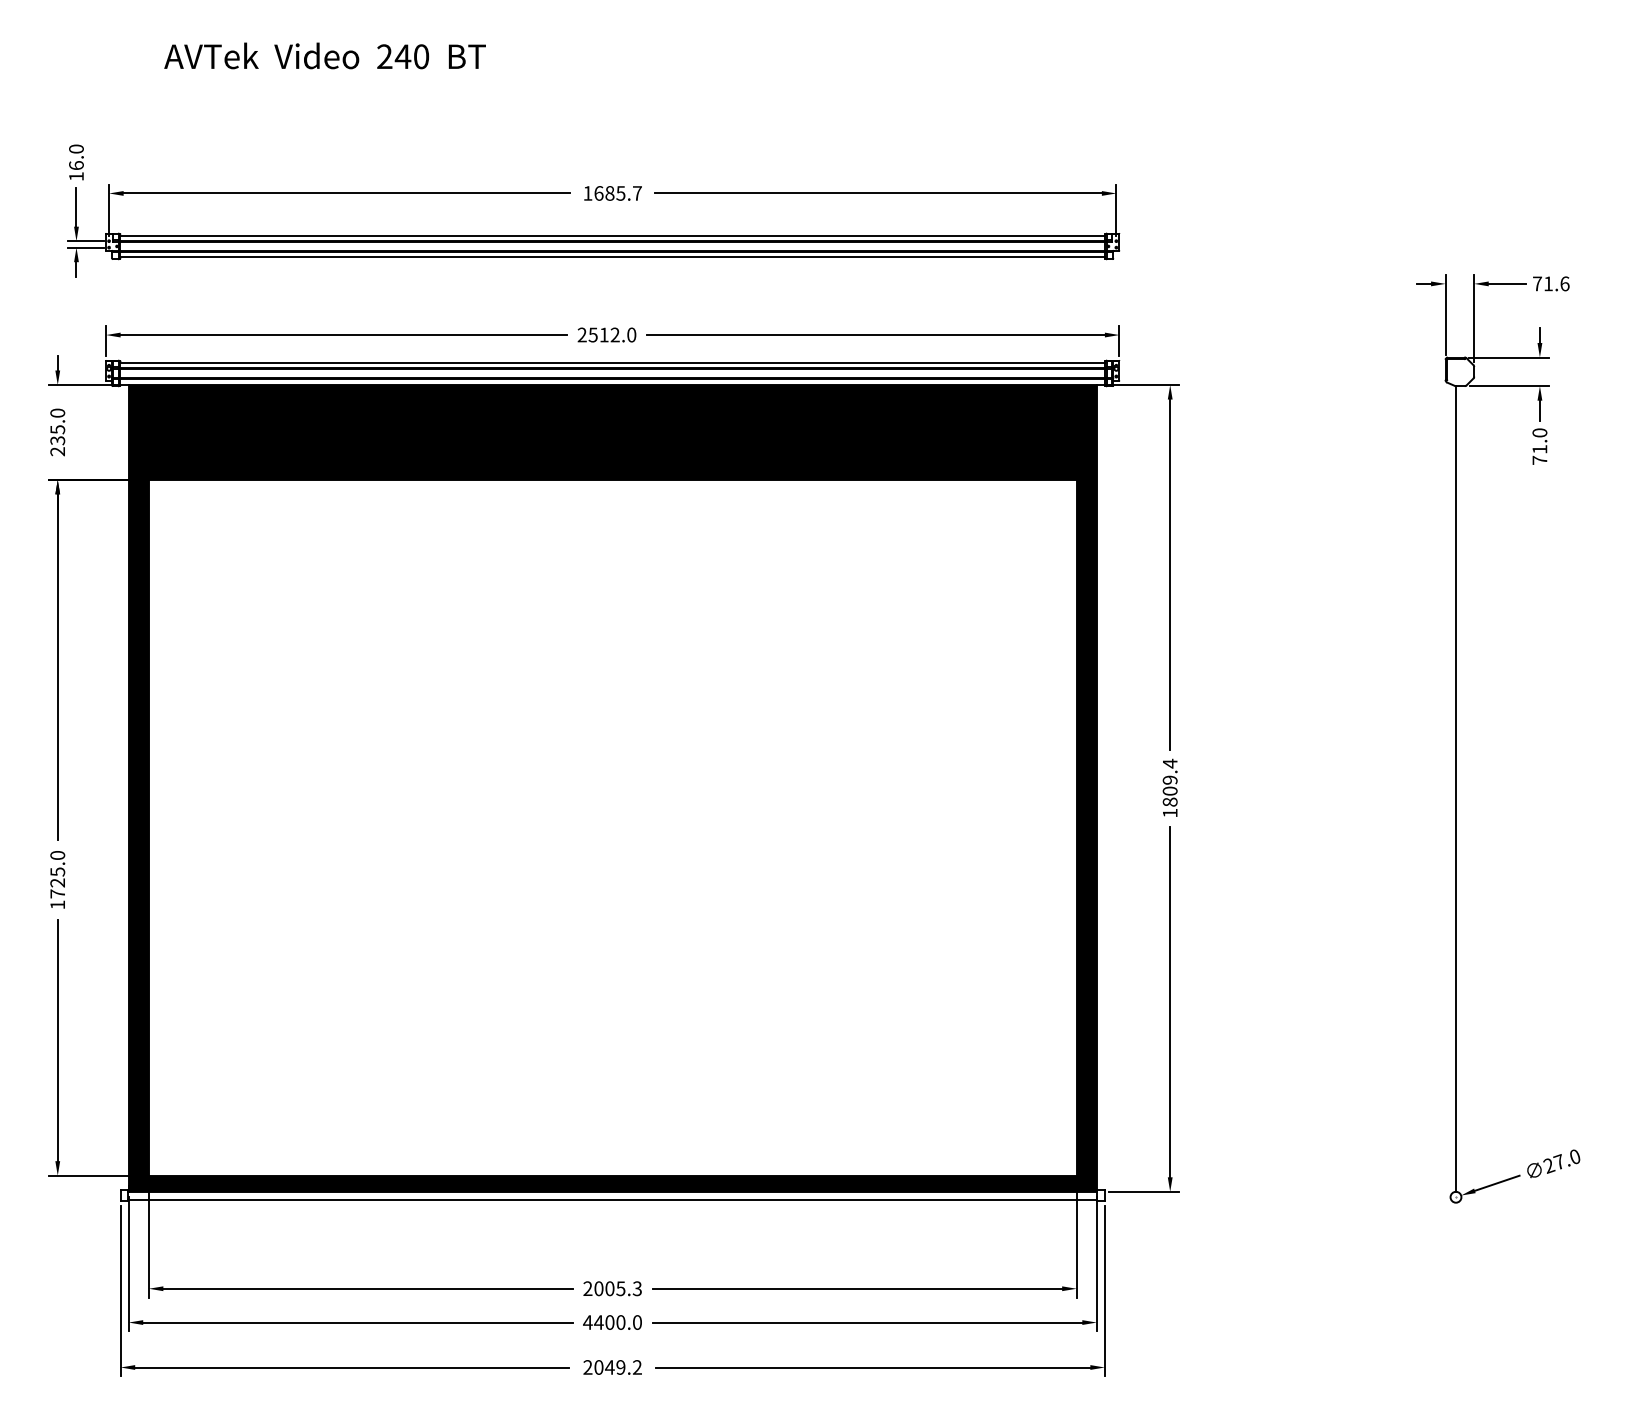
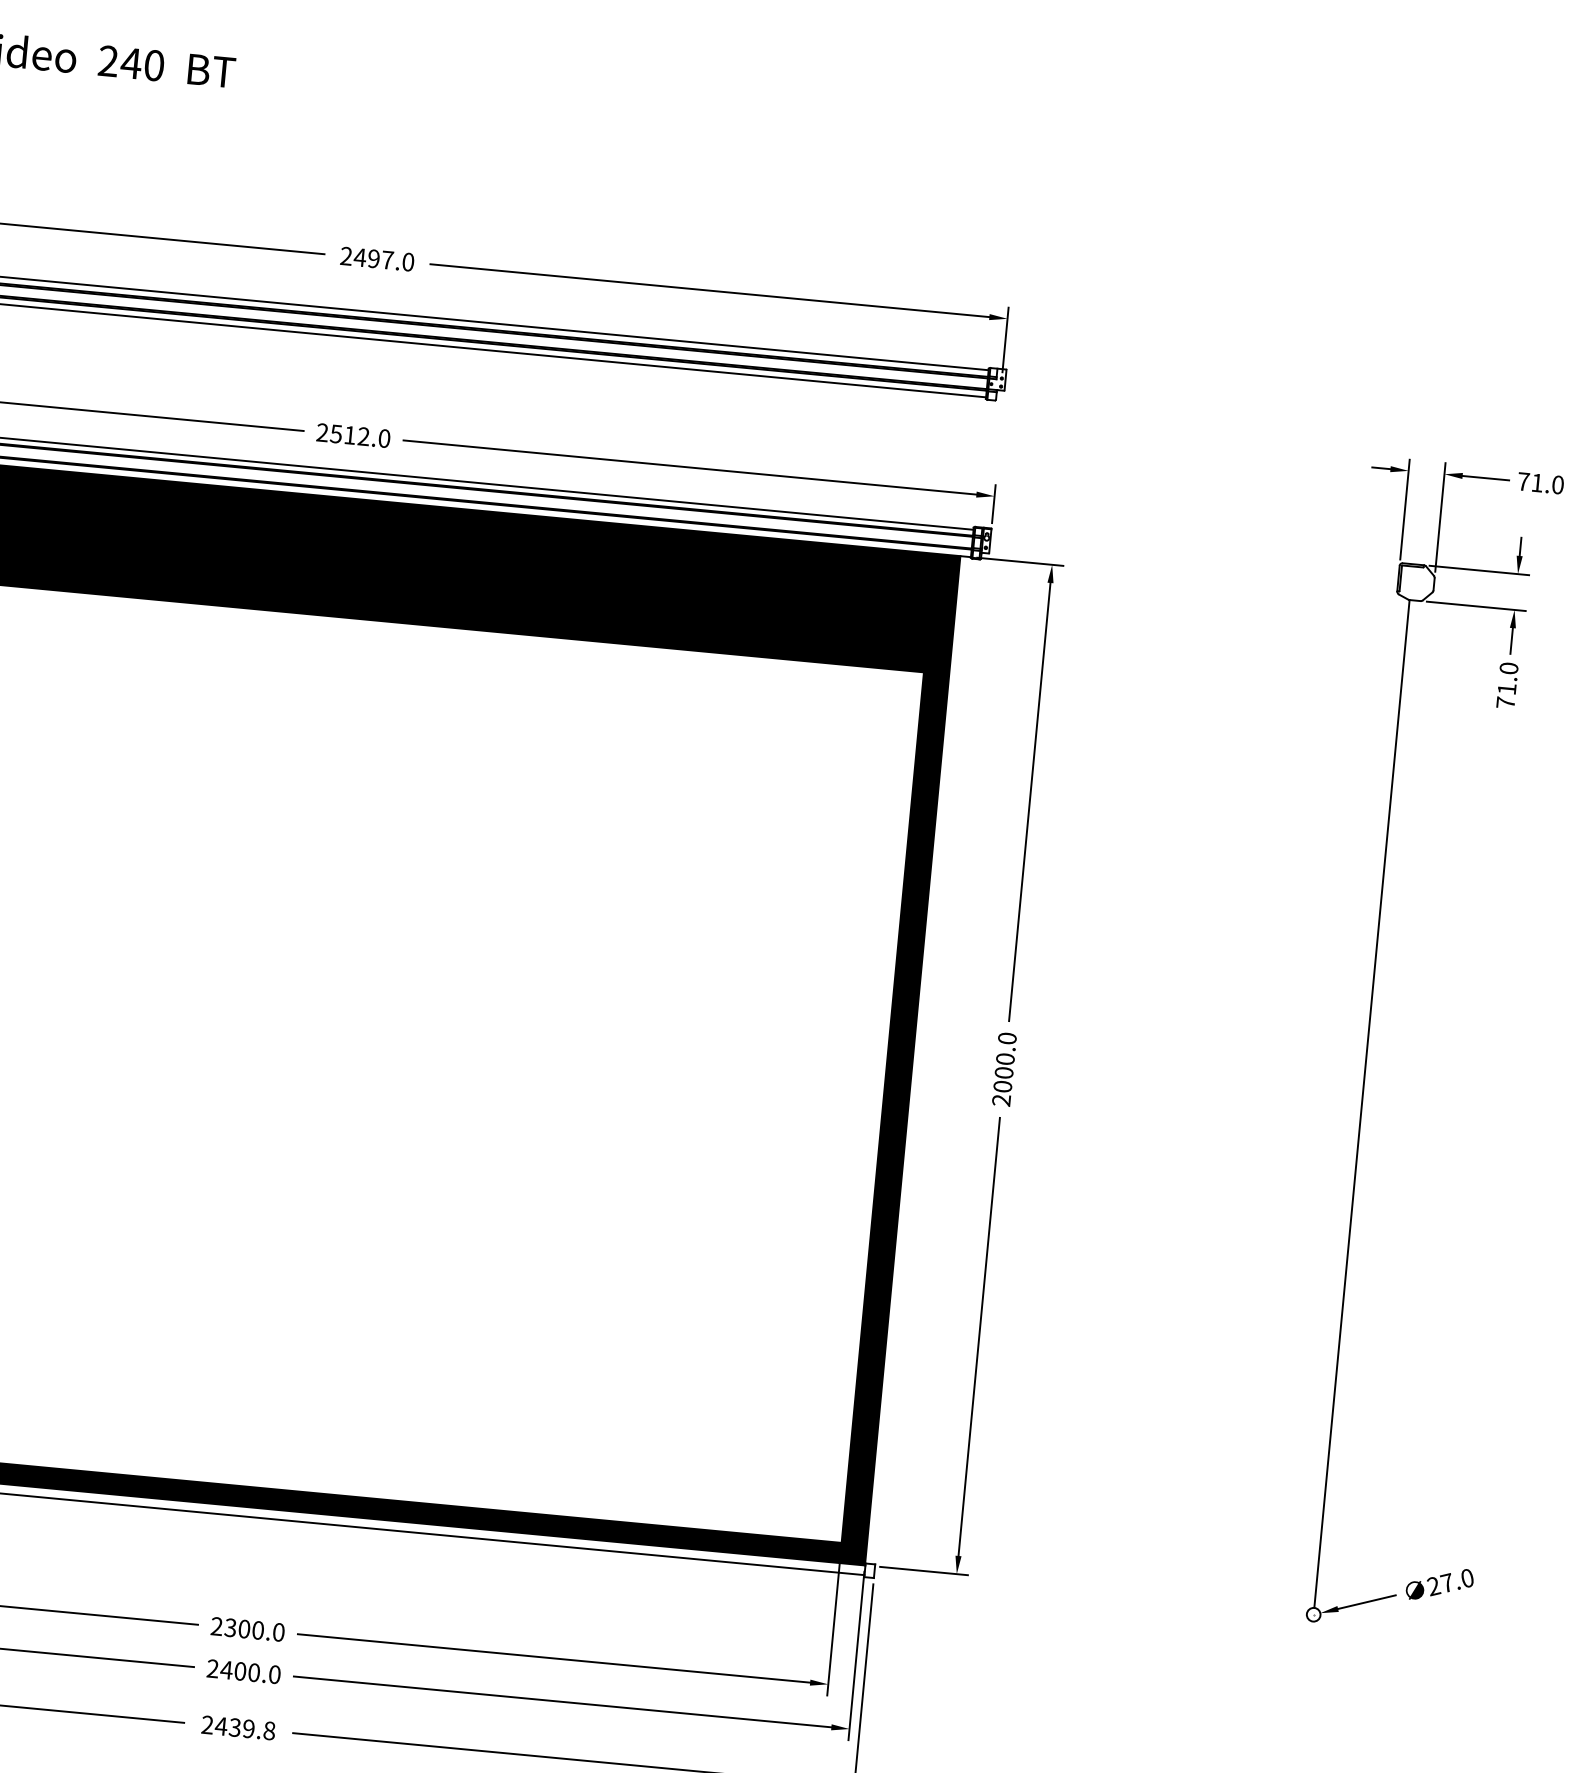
text: (612, 193) -> (377, 259), 1685.7 -> 2497.0
text: (1564, 283) -> (1557, 484), 71.6 -> 71.0
text: (1169, 787) -> (1003, 1068), 1809.4 -> 2000.0
text: (617, 1288) -> (253, 1629), 2005.3 -> 2300.0
text: (587, 1322) -> (212, 1668), 4400.0 -> 2400.0
text: (617, 1367) -> (244, 1728), 2049.2 -> 2439.8

